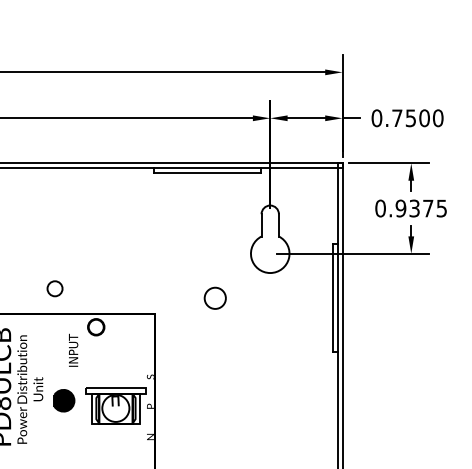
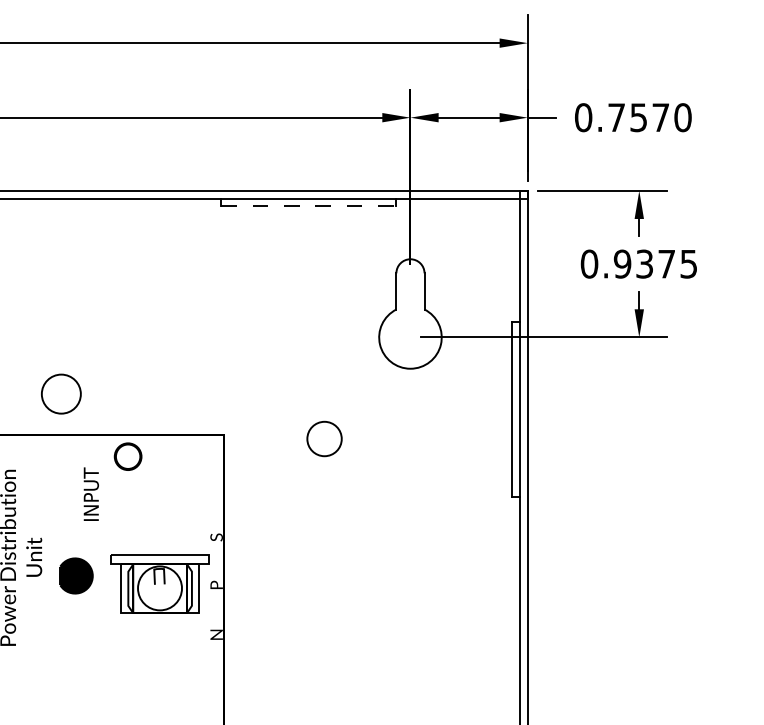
text: (424, 118) -> (660, 118), 0.7500 -> 0.7570
line: (207, 173) -> (308, 207), solid -> dashed
circle: (54, 288) -> (60, 393), size x1.6
circle: (214, 297) -> (323, 437), moved

